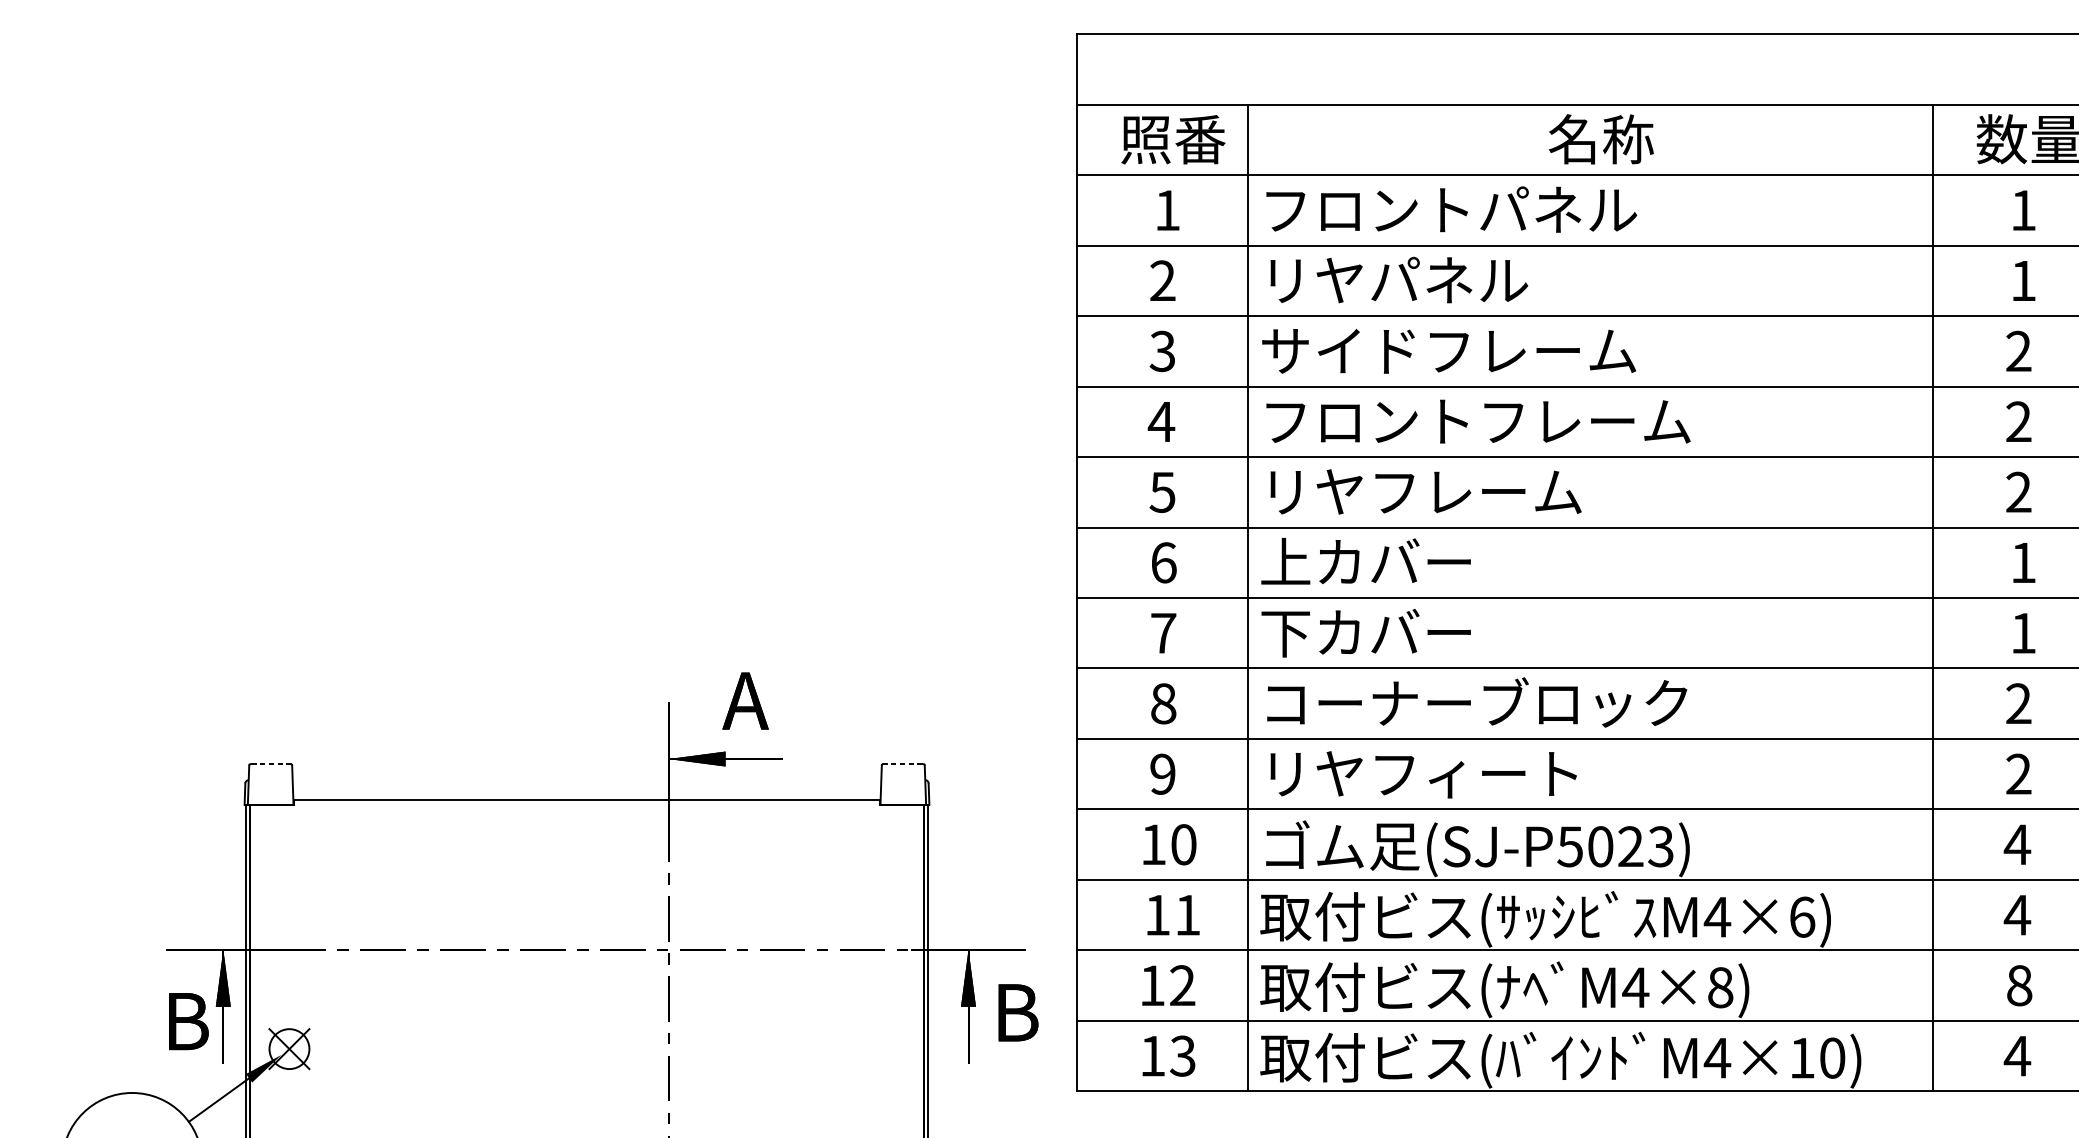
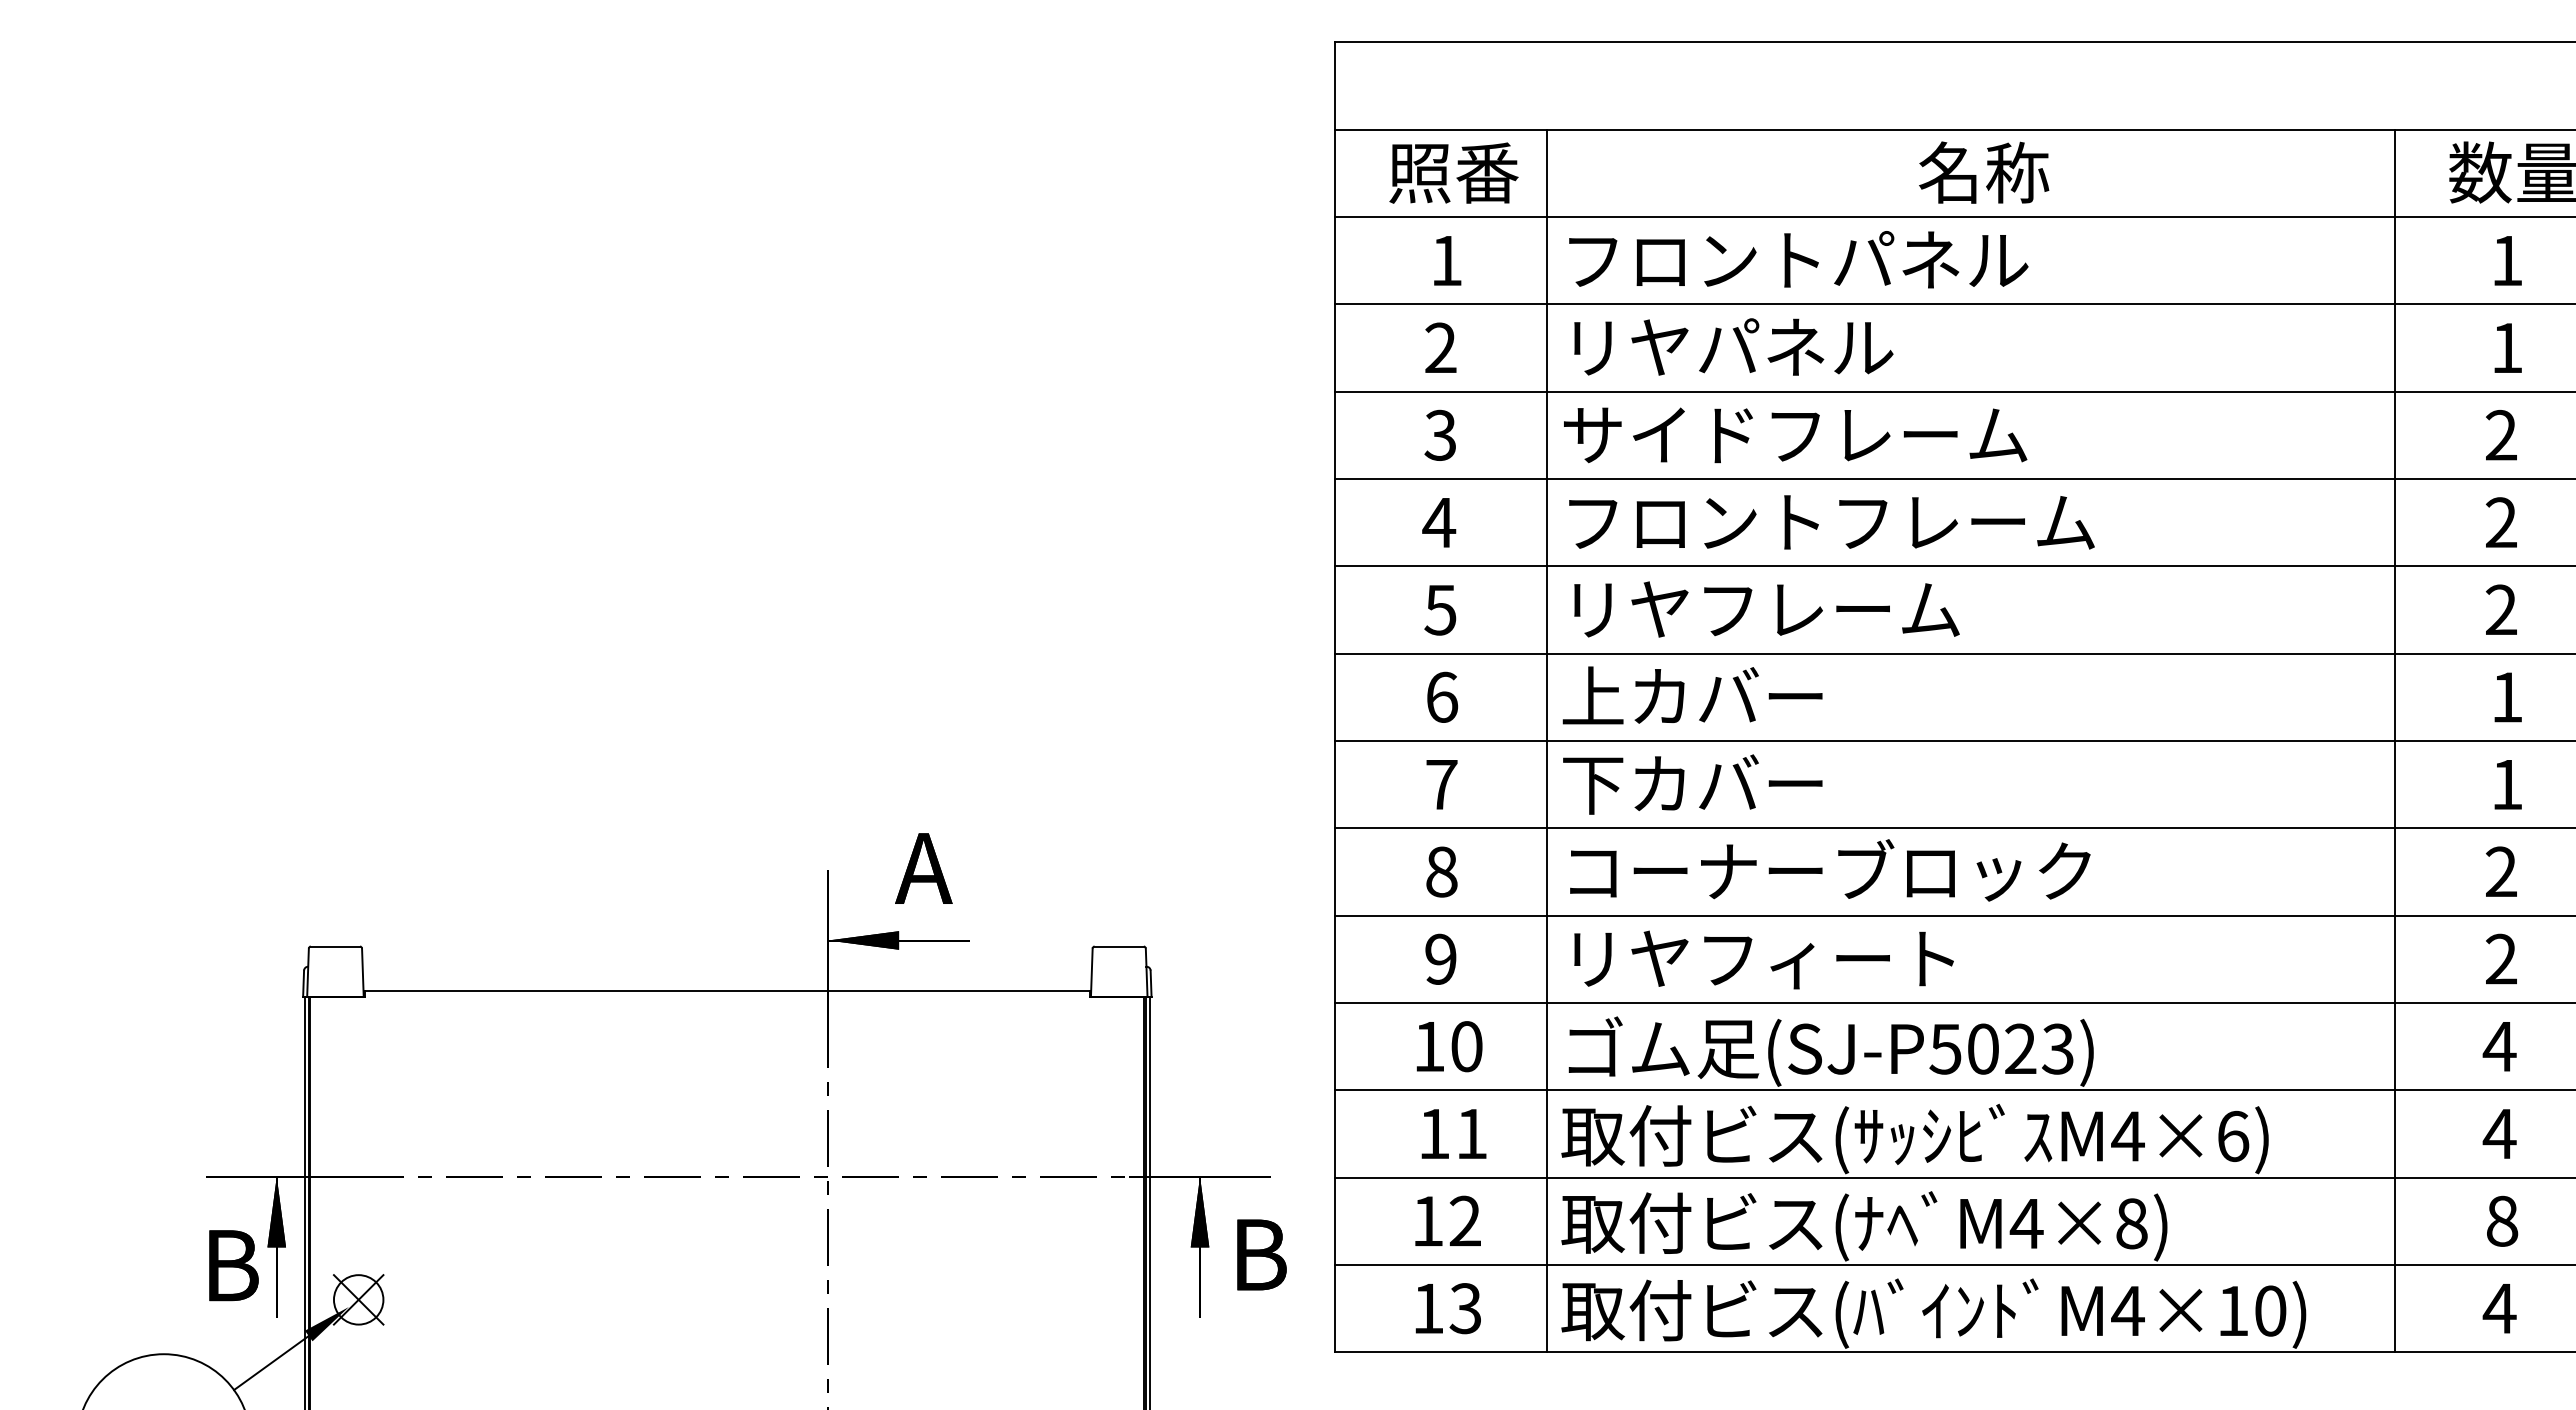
line: (270, 763) -> (335, 946), dashed -> solid
line: (903, 763) -> (1119, 946), dashed -> solid

